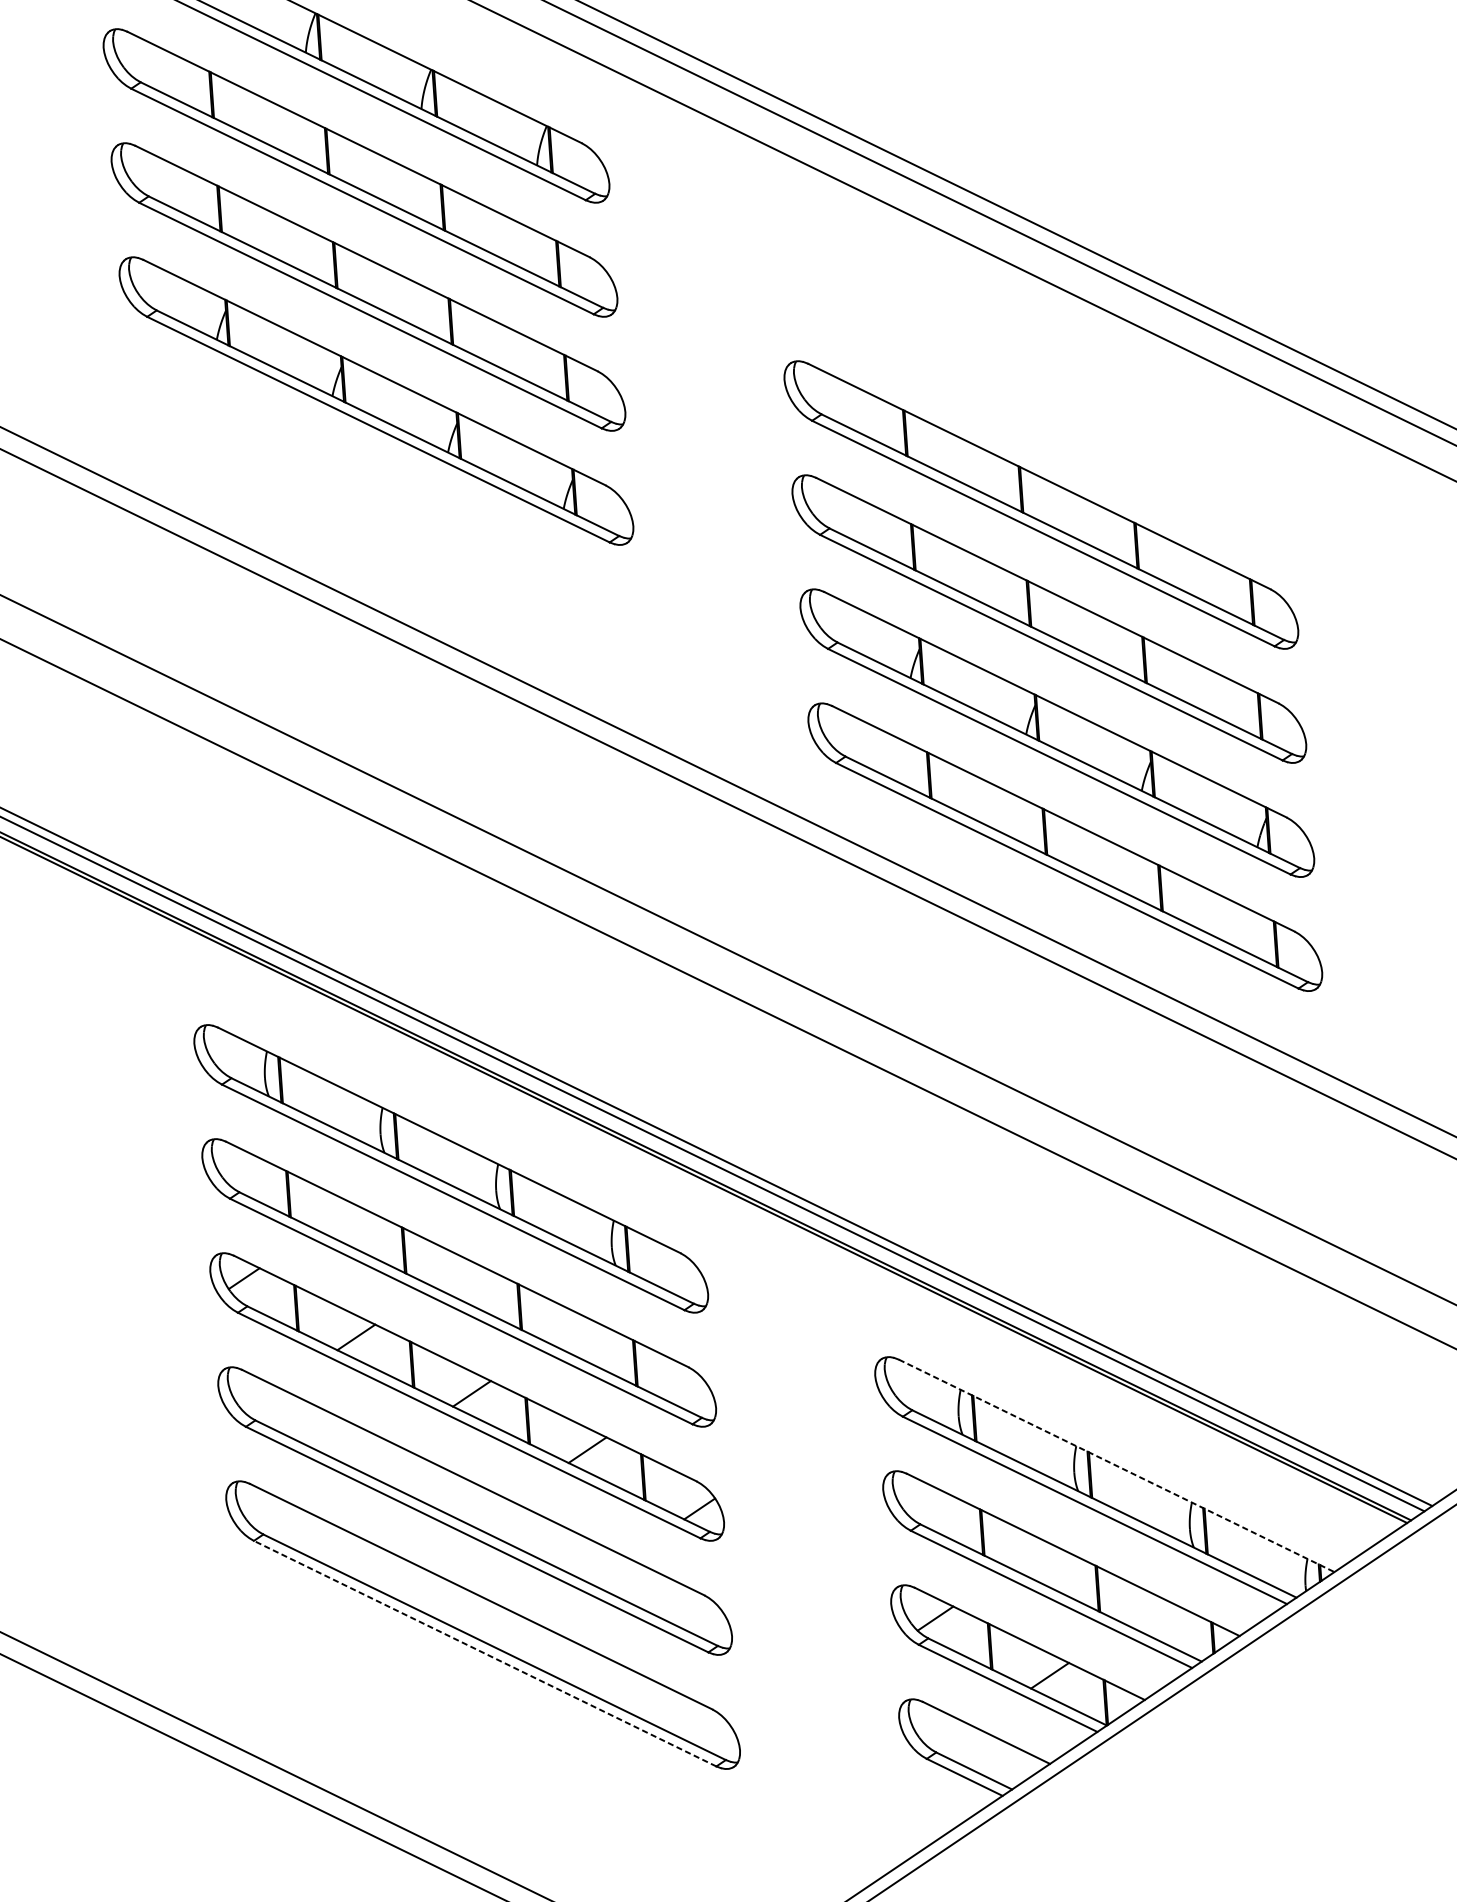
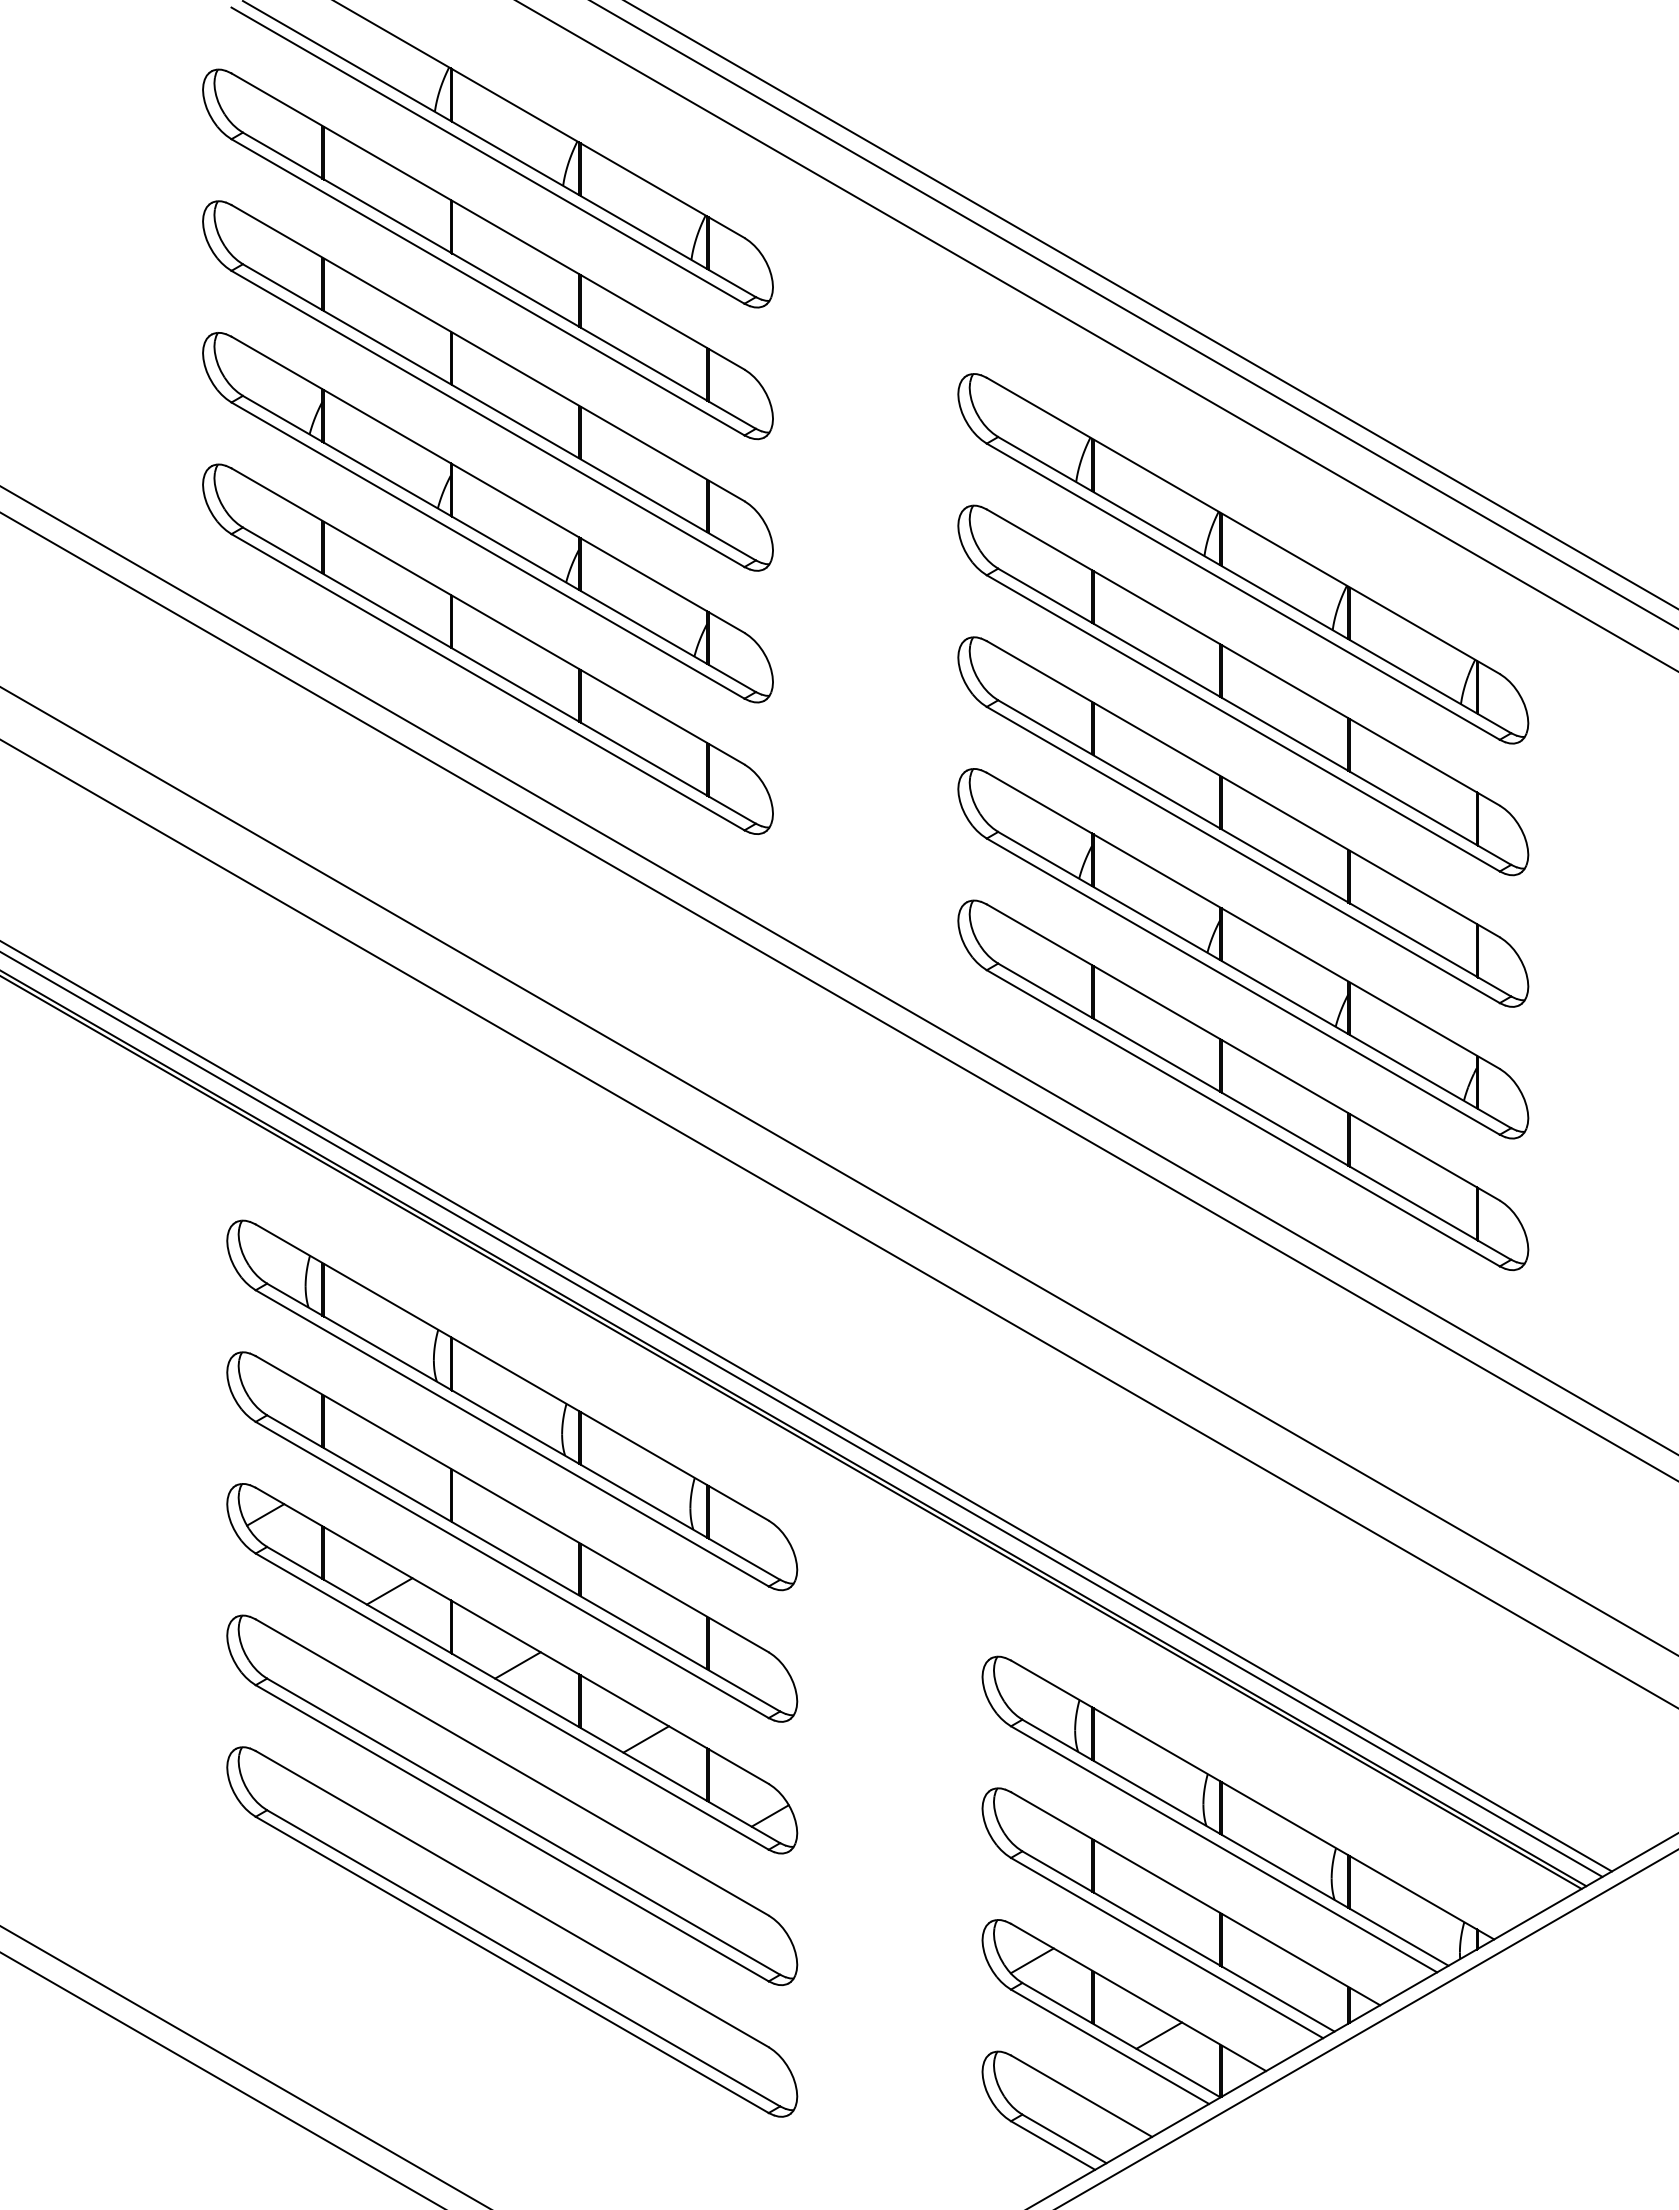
part: (1033, 390) -> (1243, 558), added
part: (383, 514) -> (487, 648), added
line: (1116, 1465) -> (1252, 1799), dashed -> solid
line: (484, 1653) -> (511, 1964), dashed -> solid

